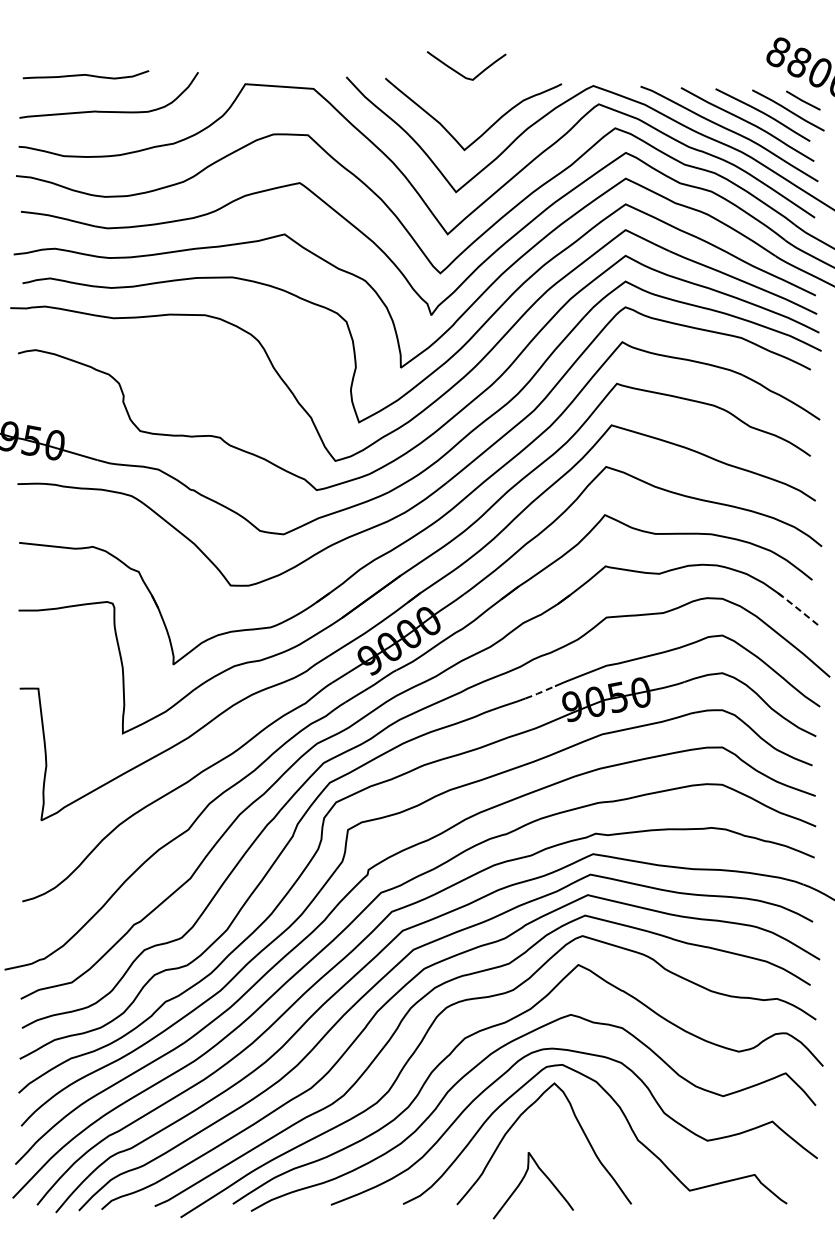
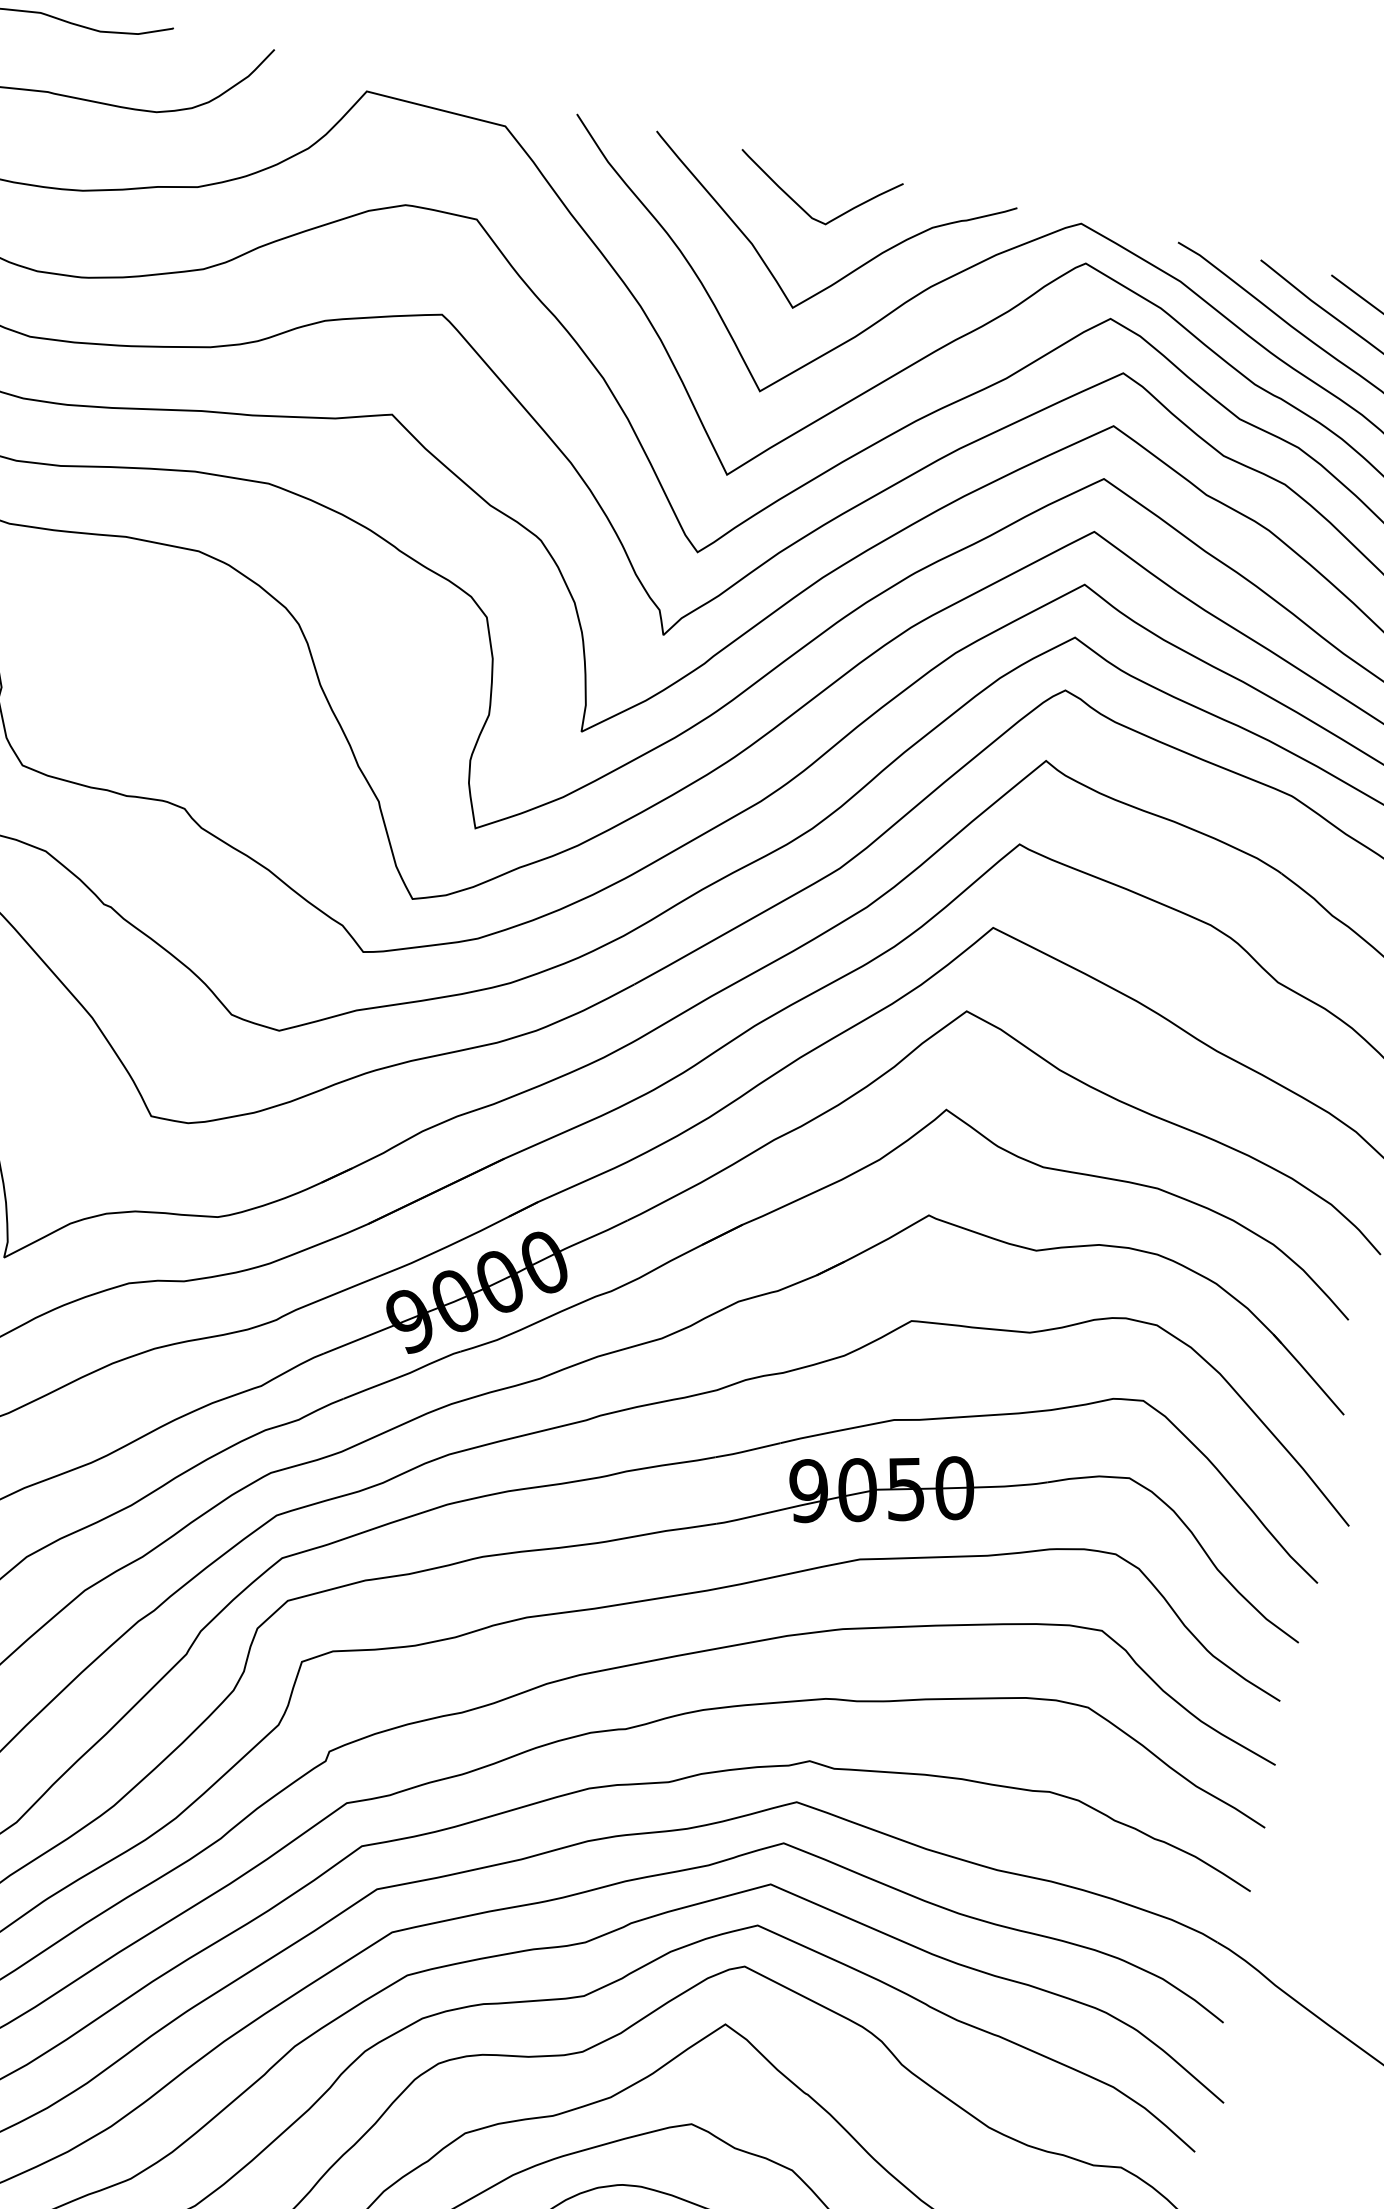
curve: (462, 74) -> (806, 209), moved
line: (797, 608) -> (1307, 1372), dashed -> solid
line: (539, 693) -> (745, 1452), dashed -> solid

